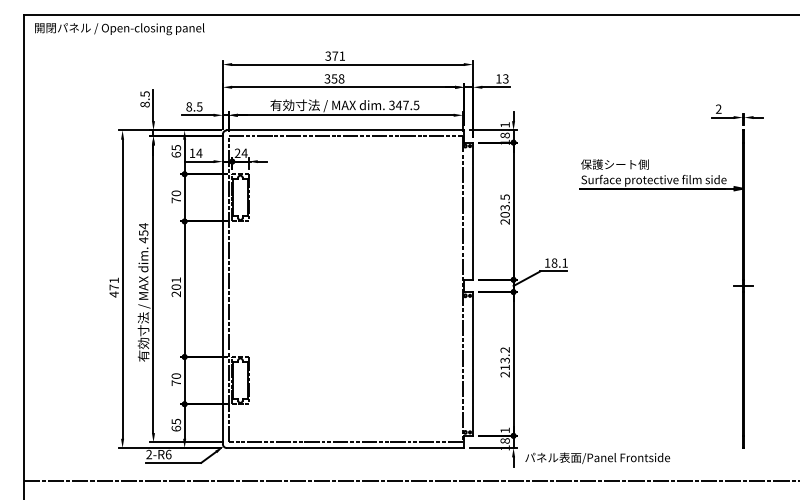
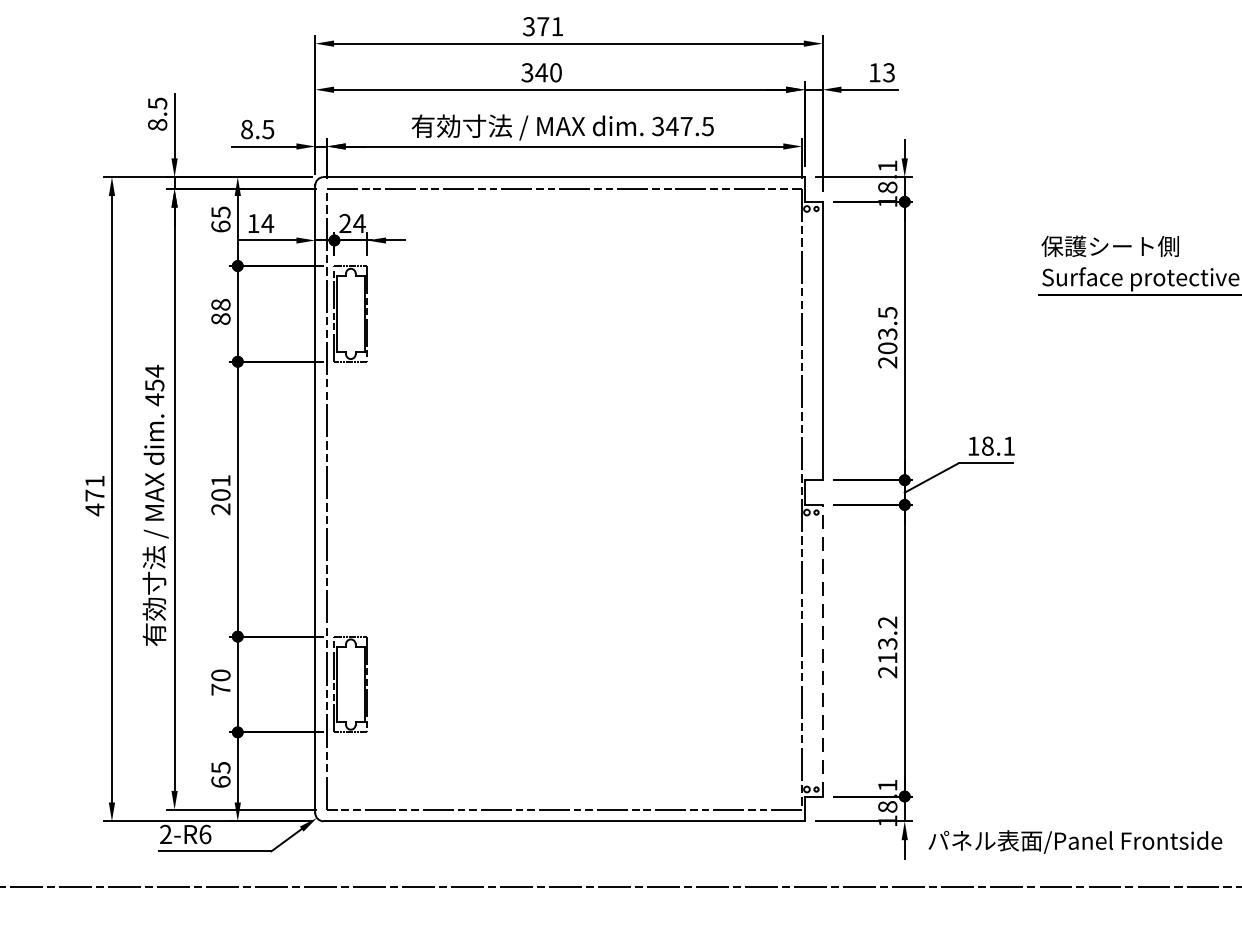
text: (337, 78) -> (547, 71), 358 -> 340
text: (176, 196) -> (221, 311), 70 -> 88
line: (473, 363) -> (823, 649), solid -> dashed

